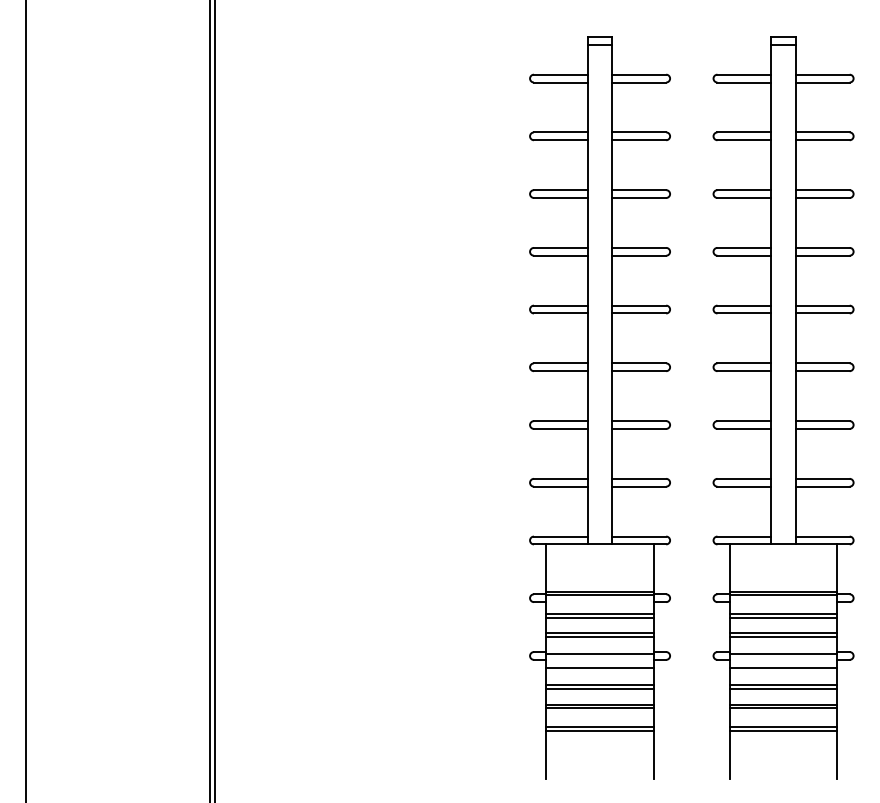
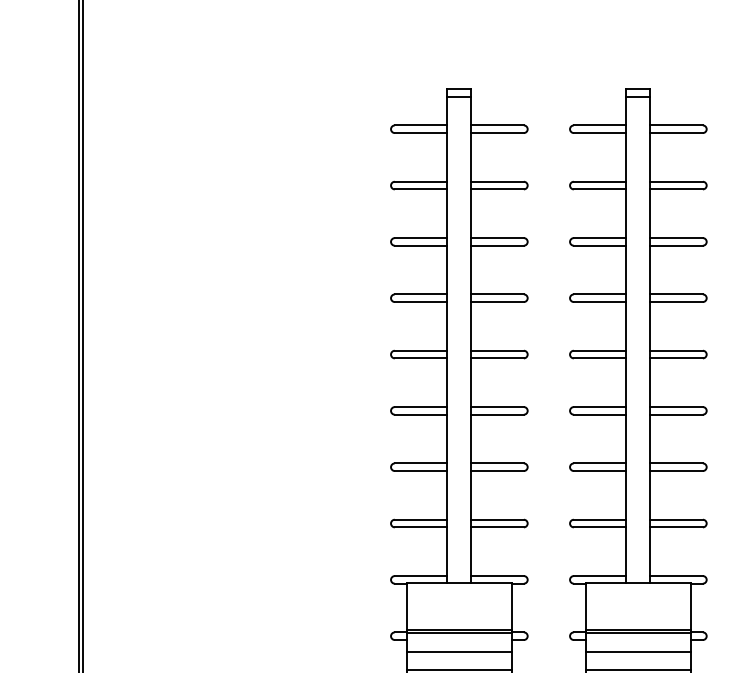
line: (599, 617) -> (458, 655), removed
line: (783, 617) -> (638, 655), removed

